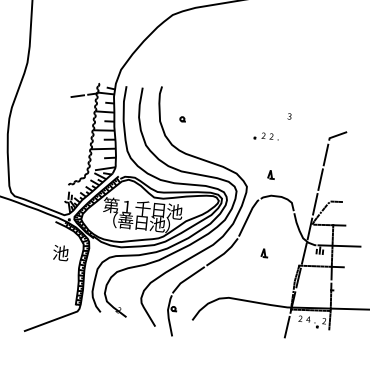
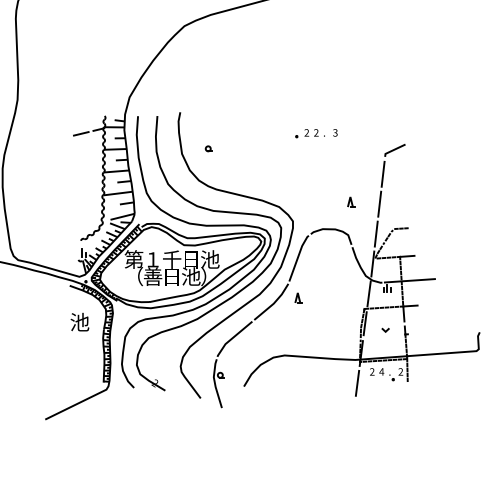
part: (265, 136) -> (309, 133), moved
part: (271, 174) -> (351, 201), moved
part: (264, 252) -> (298, 297), moved
line: (314, 284) -> (384, 329), added

